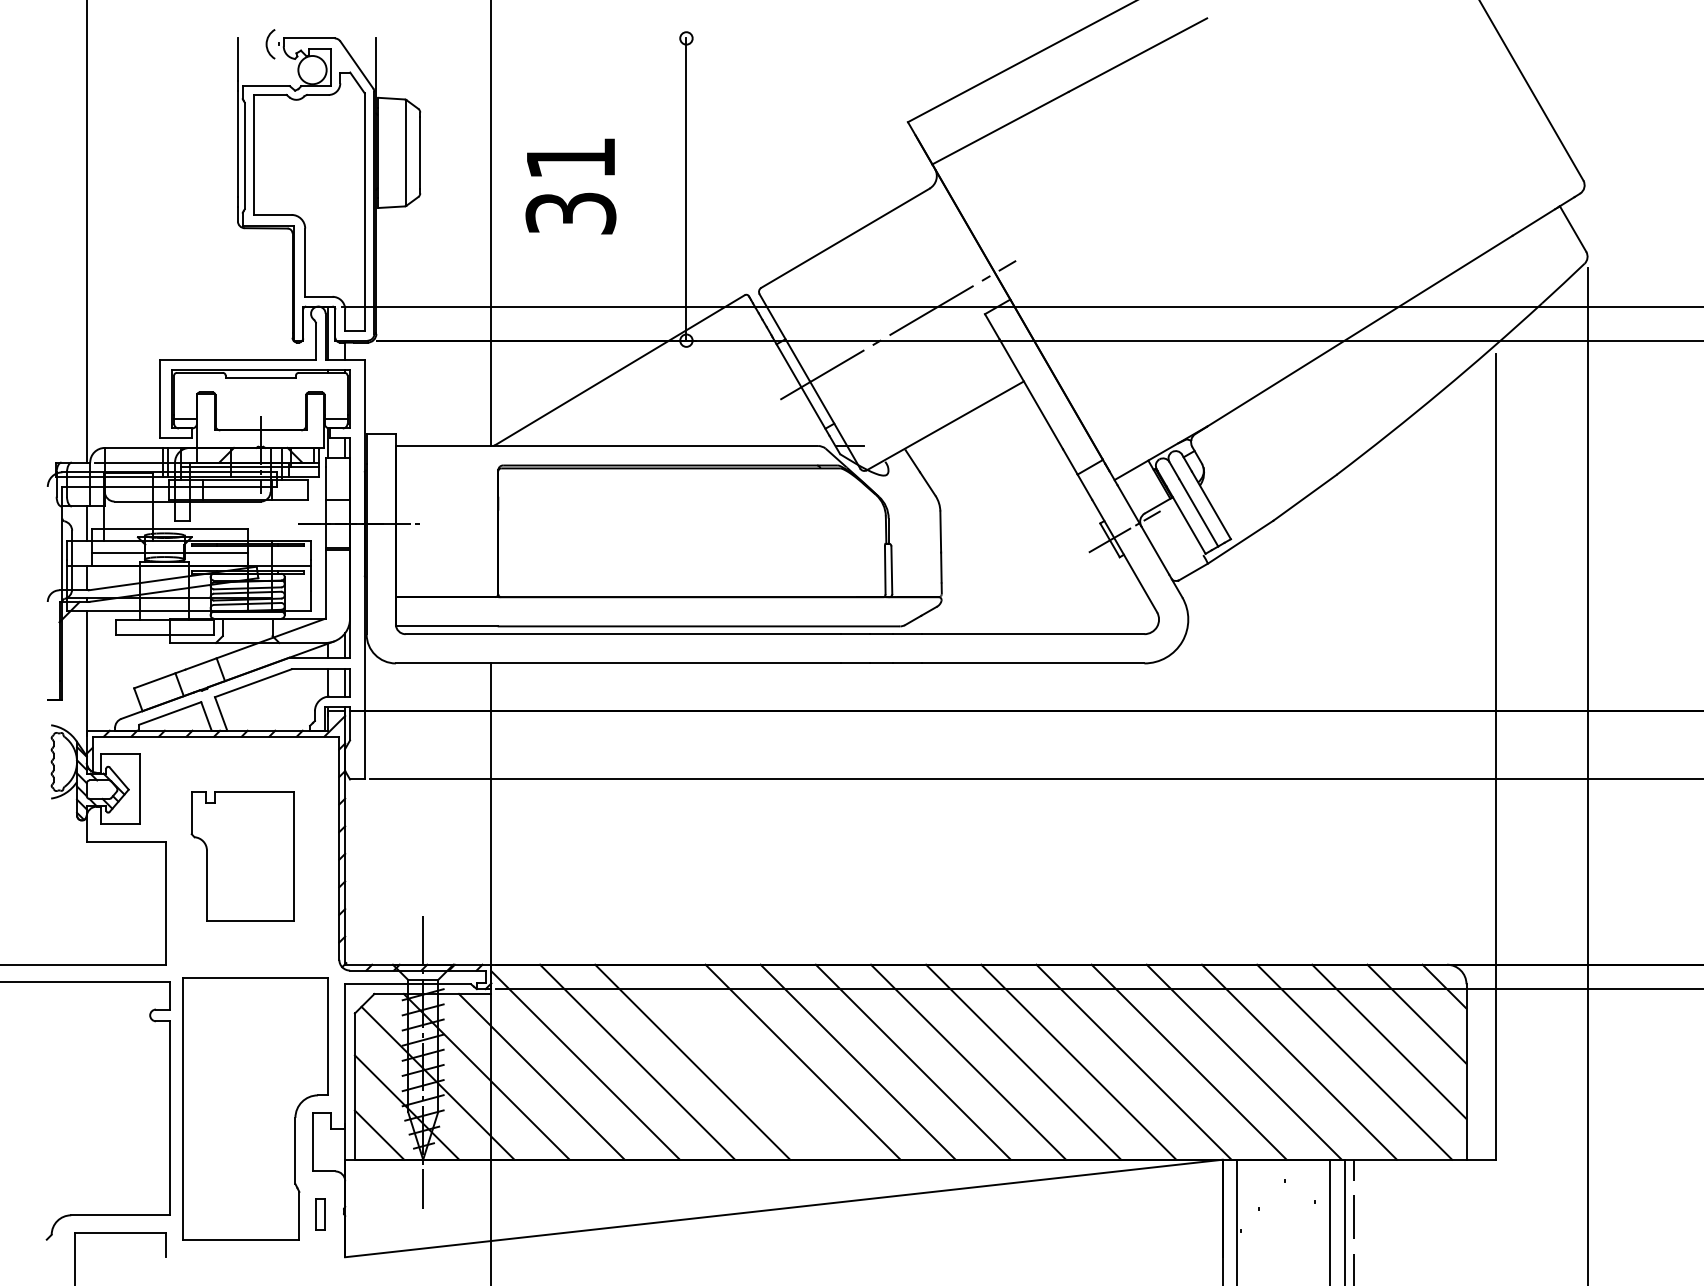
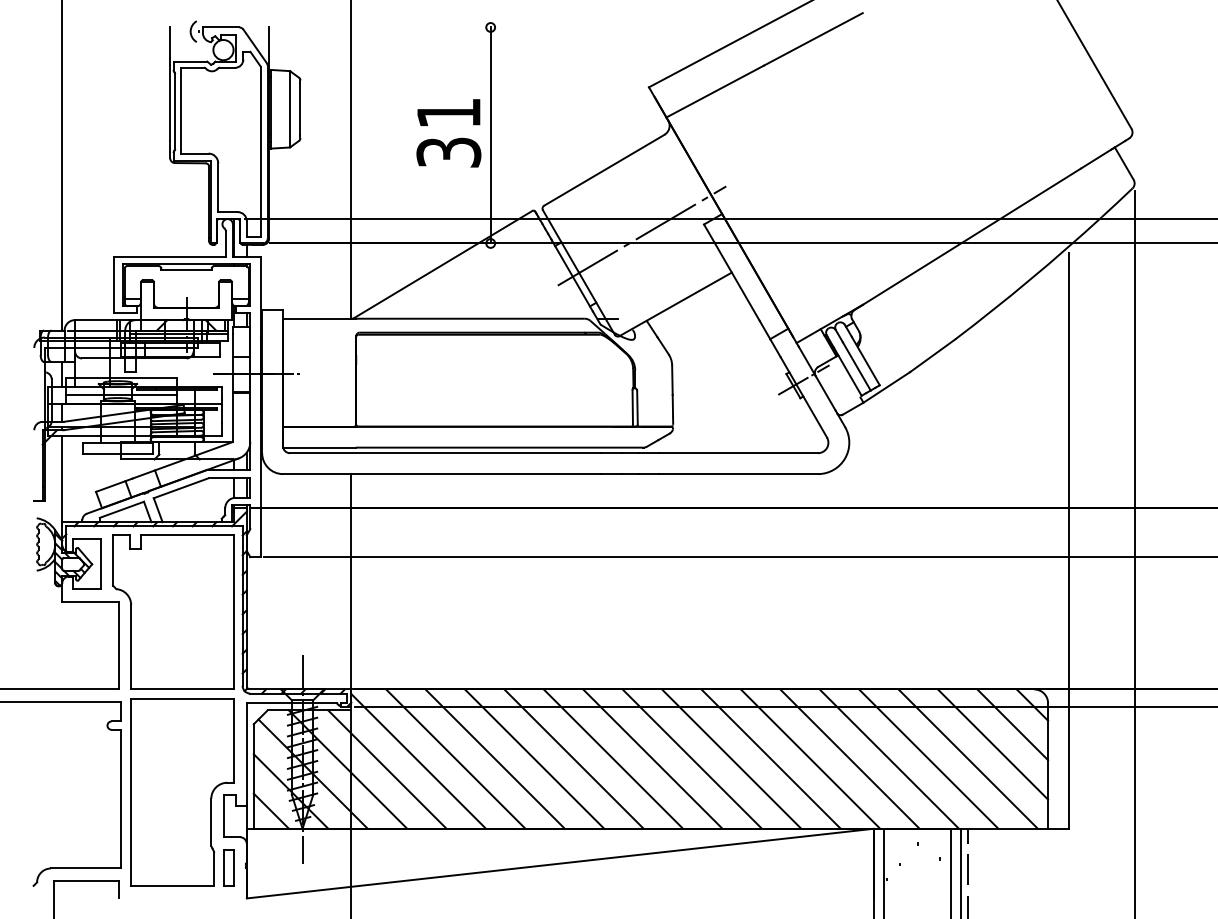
text: (570, 186) -> (448, 133), moved
part: (242, 856) -> (173, 612), size x1.67
line: (747, 1061) -> (534, 758), added
part: (320, 1214) -> (229, 867), size x1.67

